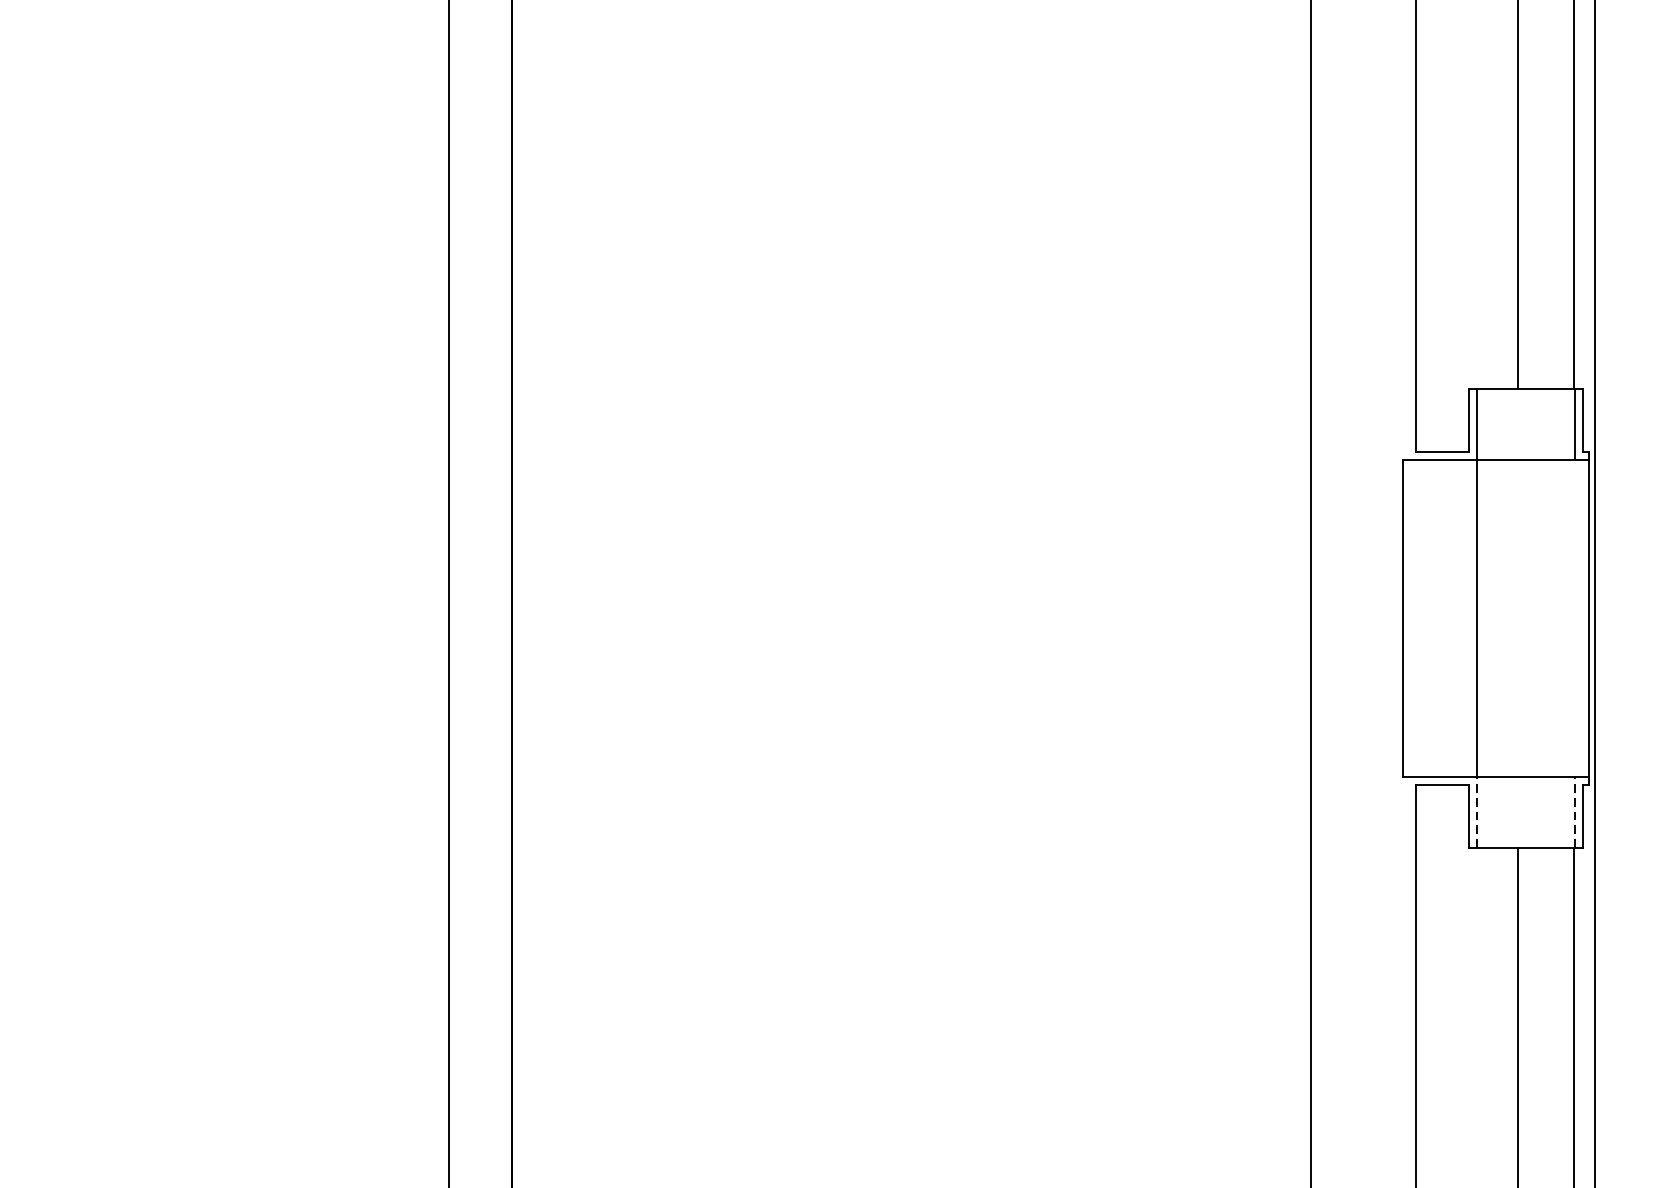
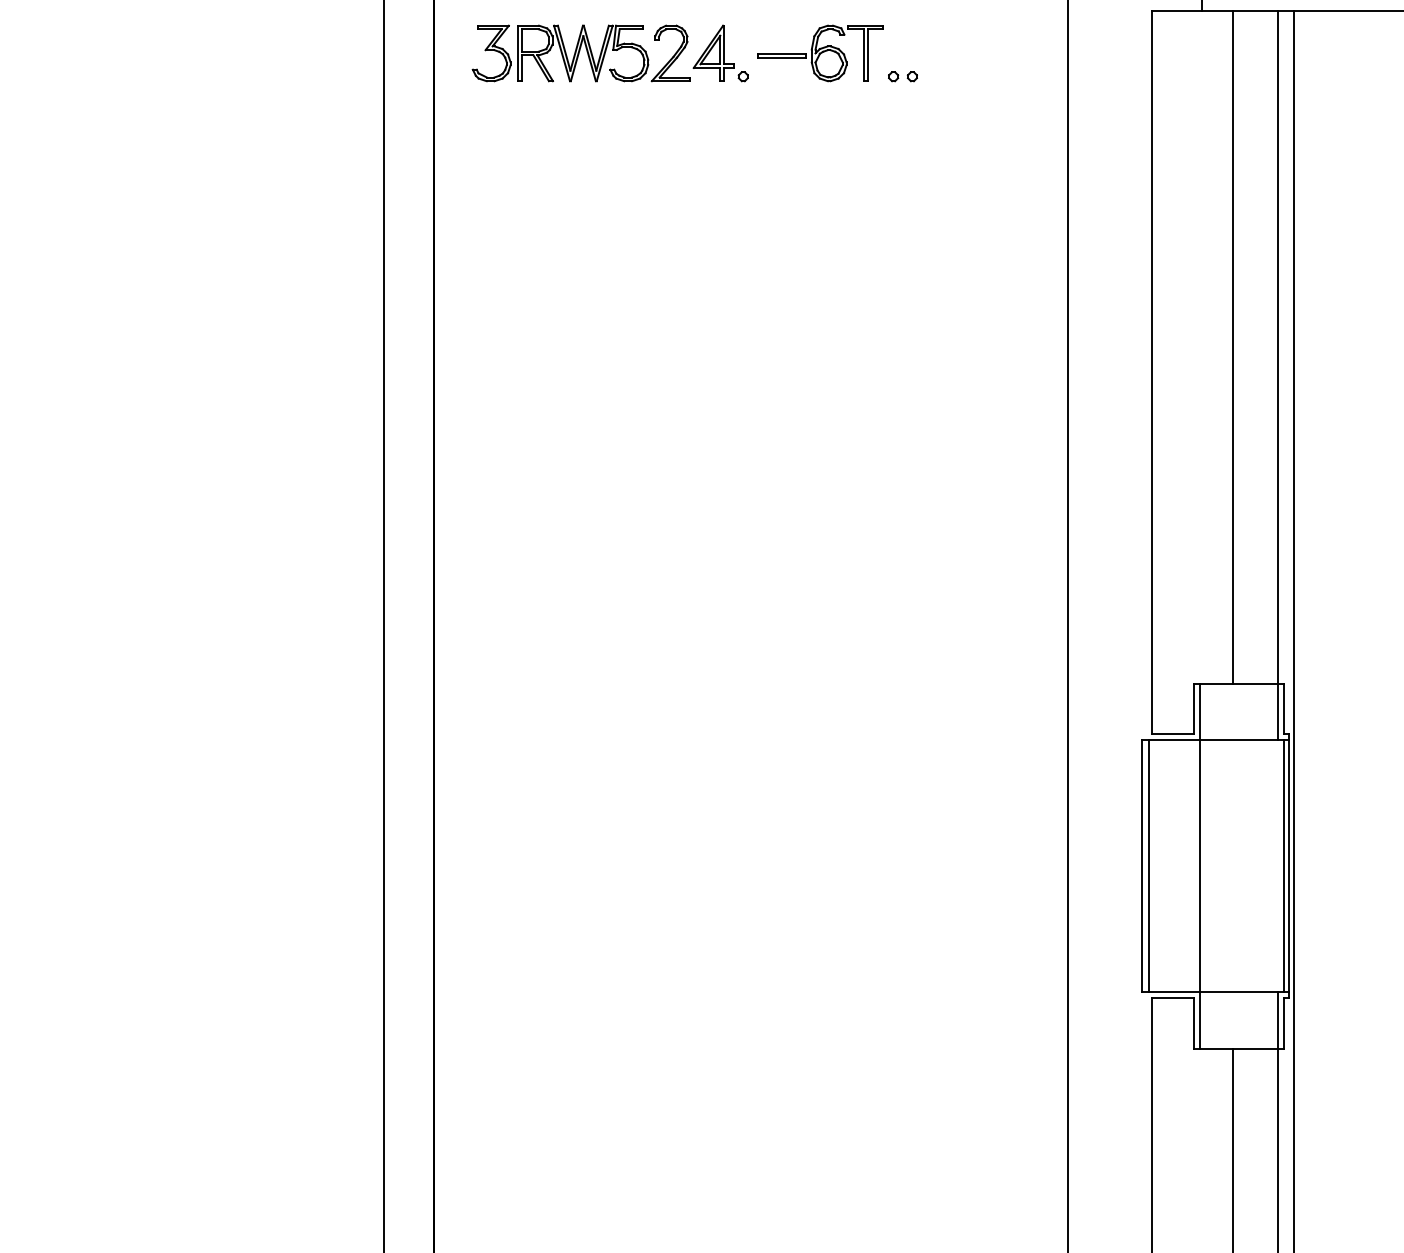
line: (1411, 618) -> (1148, 866), added
line: (1583, 618) -> (1284, 866), added
line: (1477, 811) -> (1200, 1019), dashed -> solid
line: (1575, 811) -> (1278, 1019), dashed -> solid

